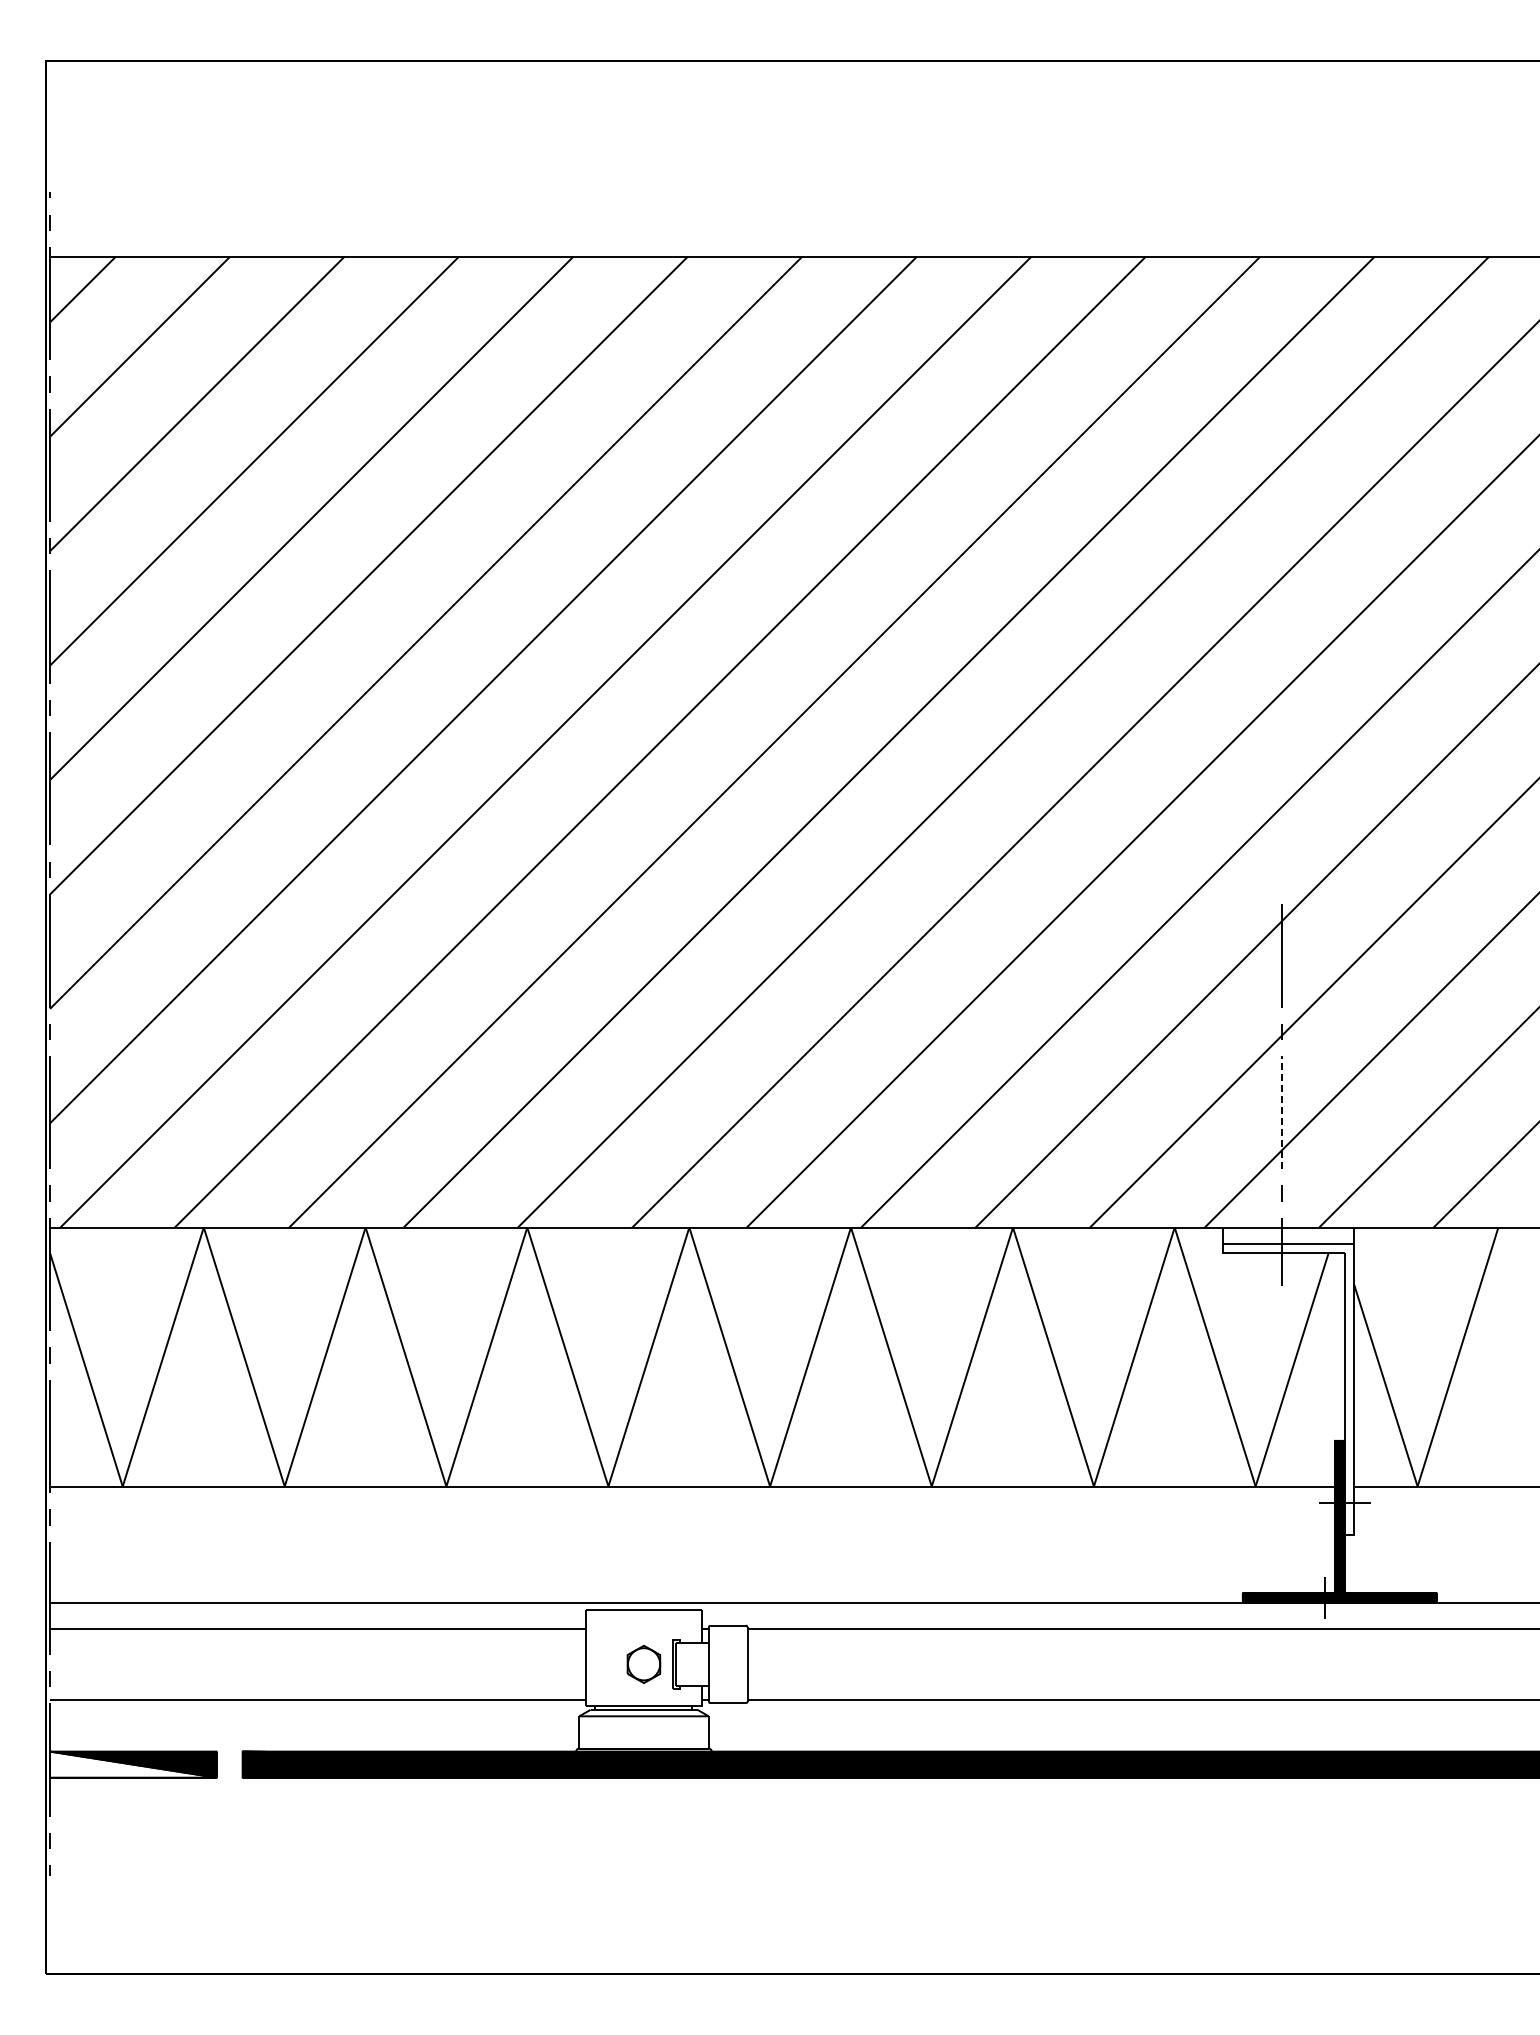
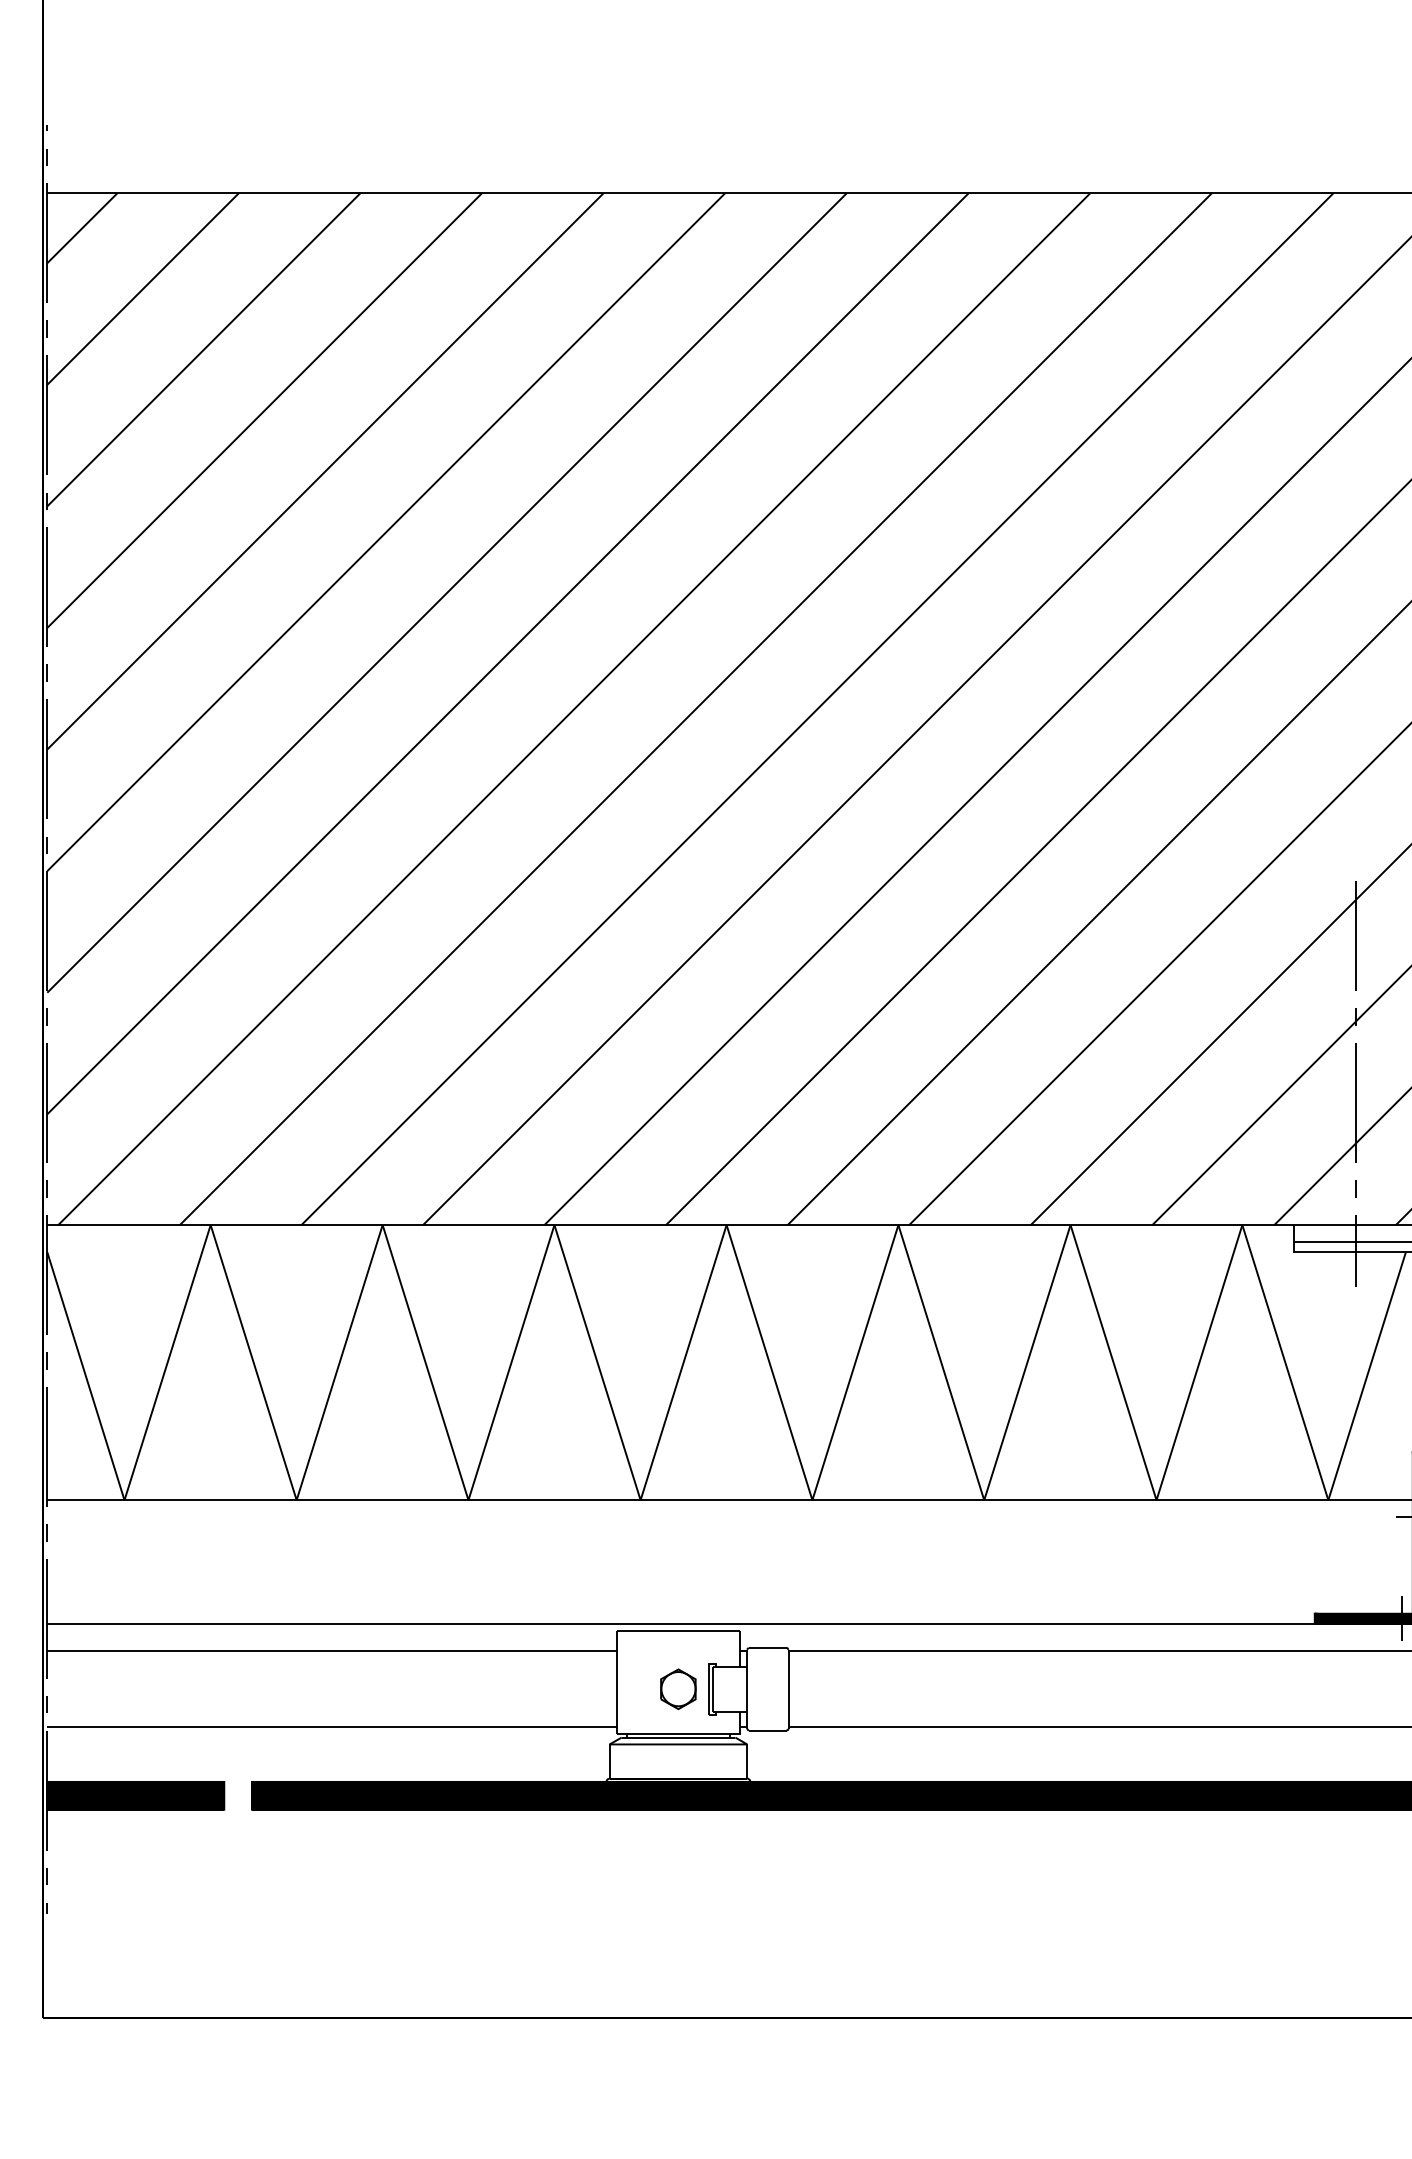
line: (1281, 1112) -> (1355, 1102), dashed -> solid
fill: (133, 1764) -> (135, 1795), added

